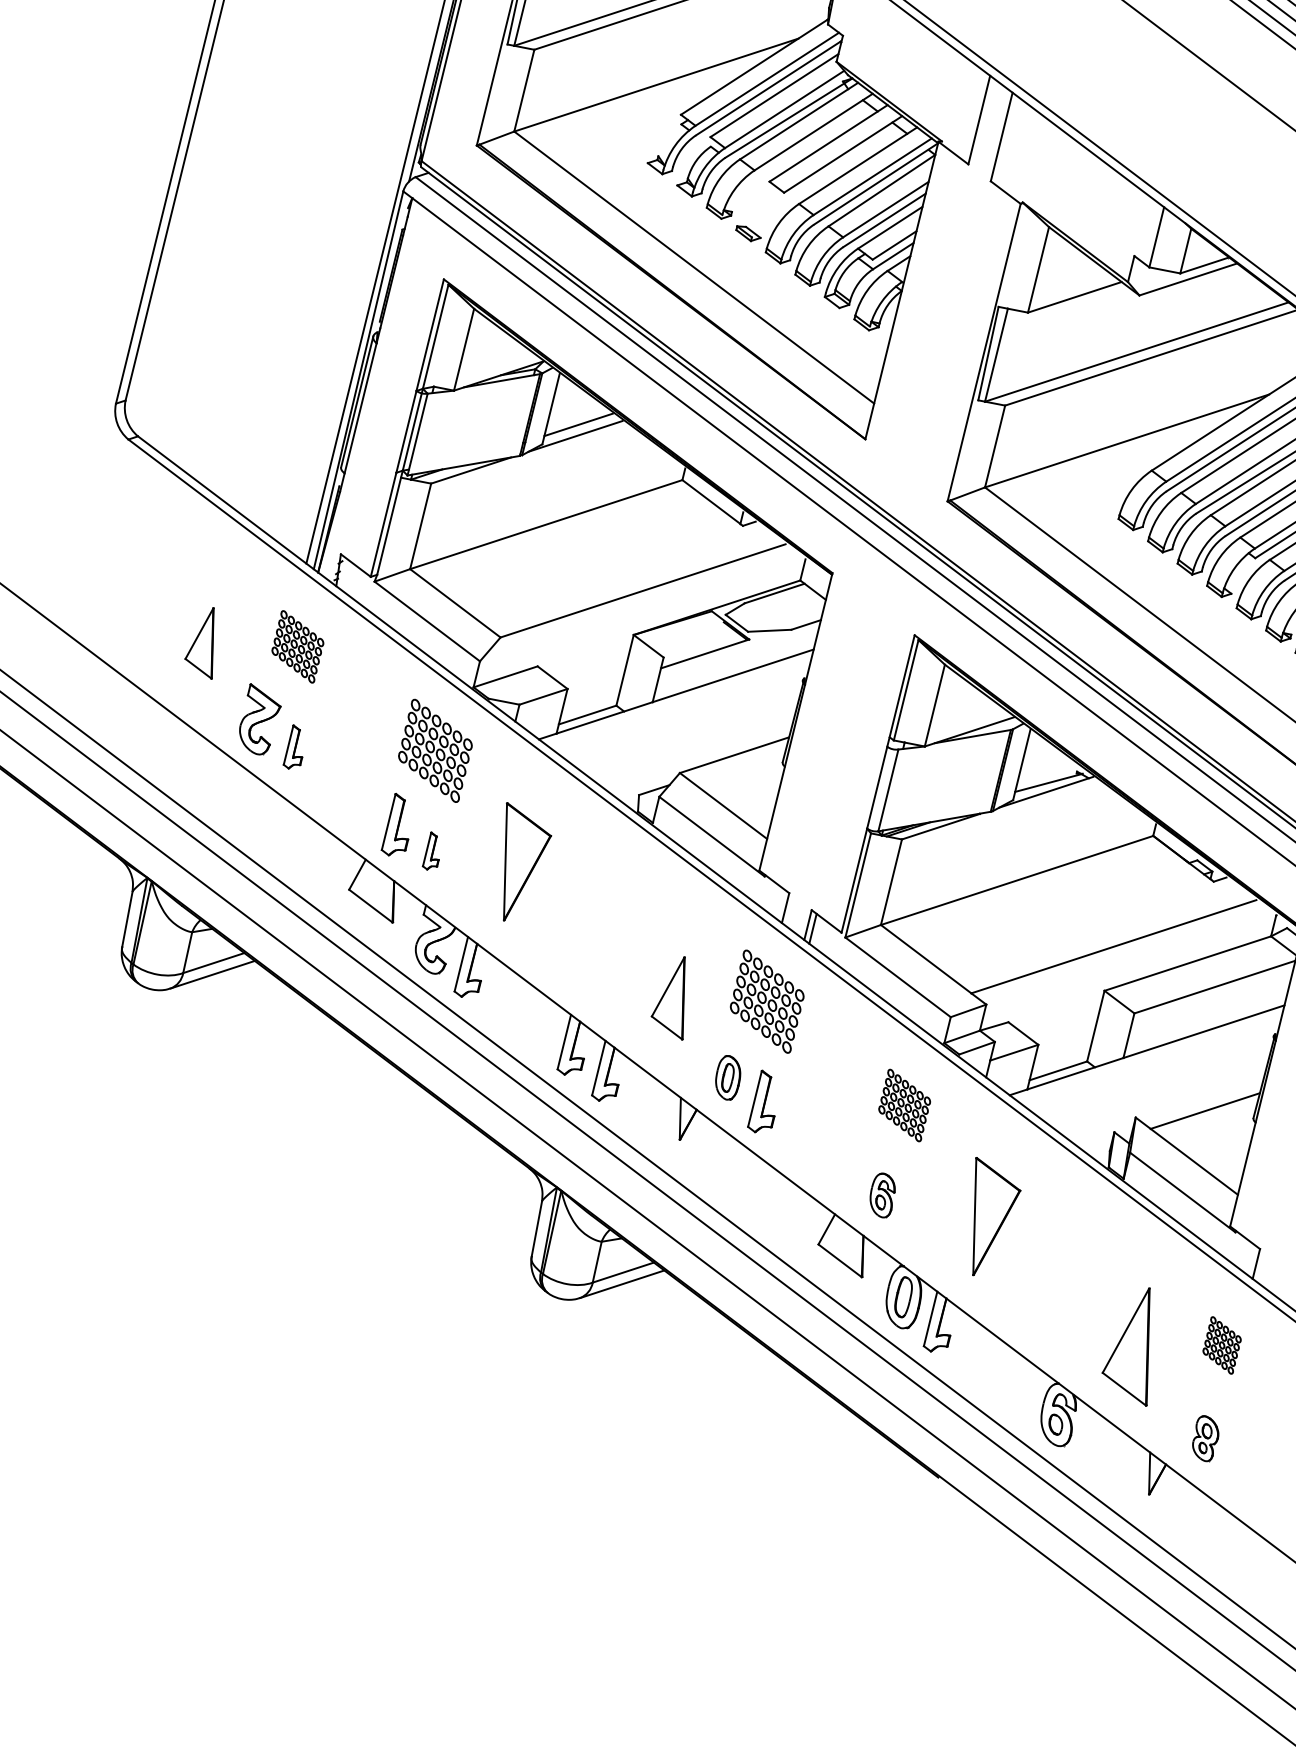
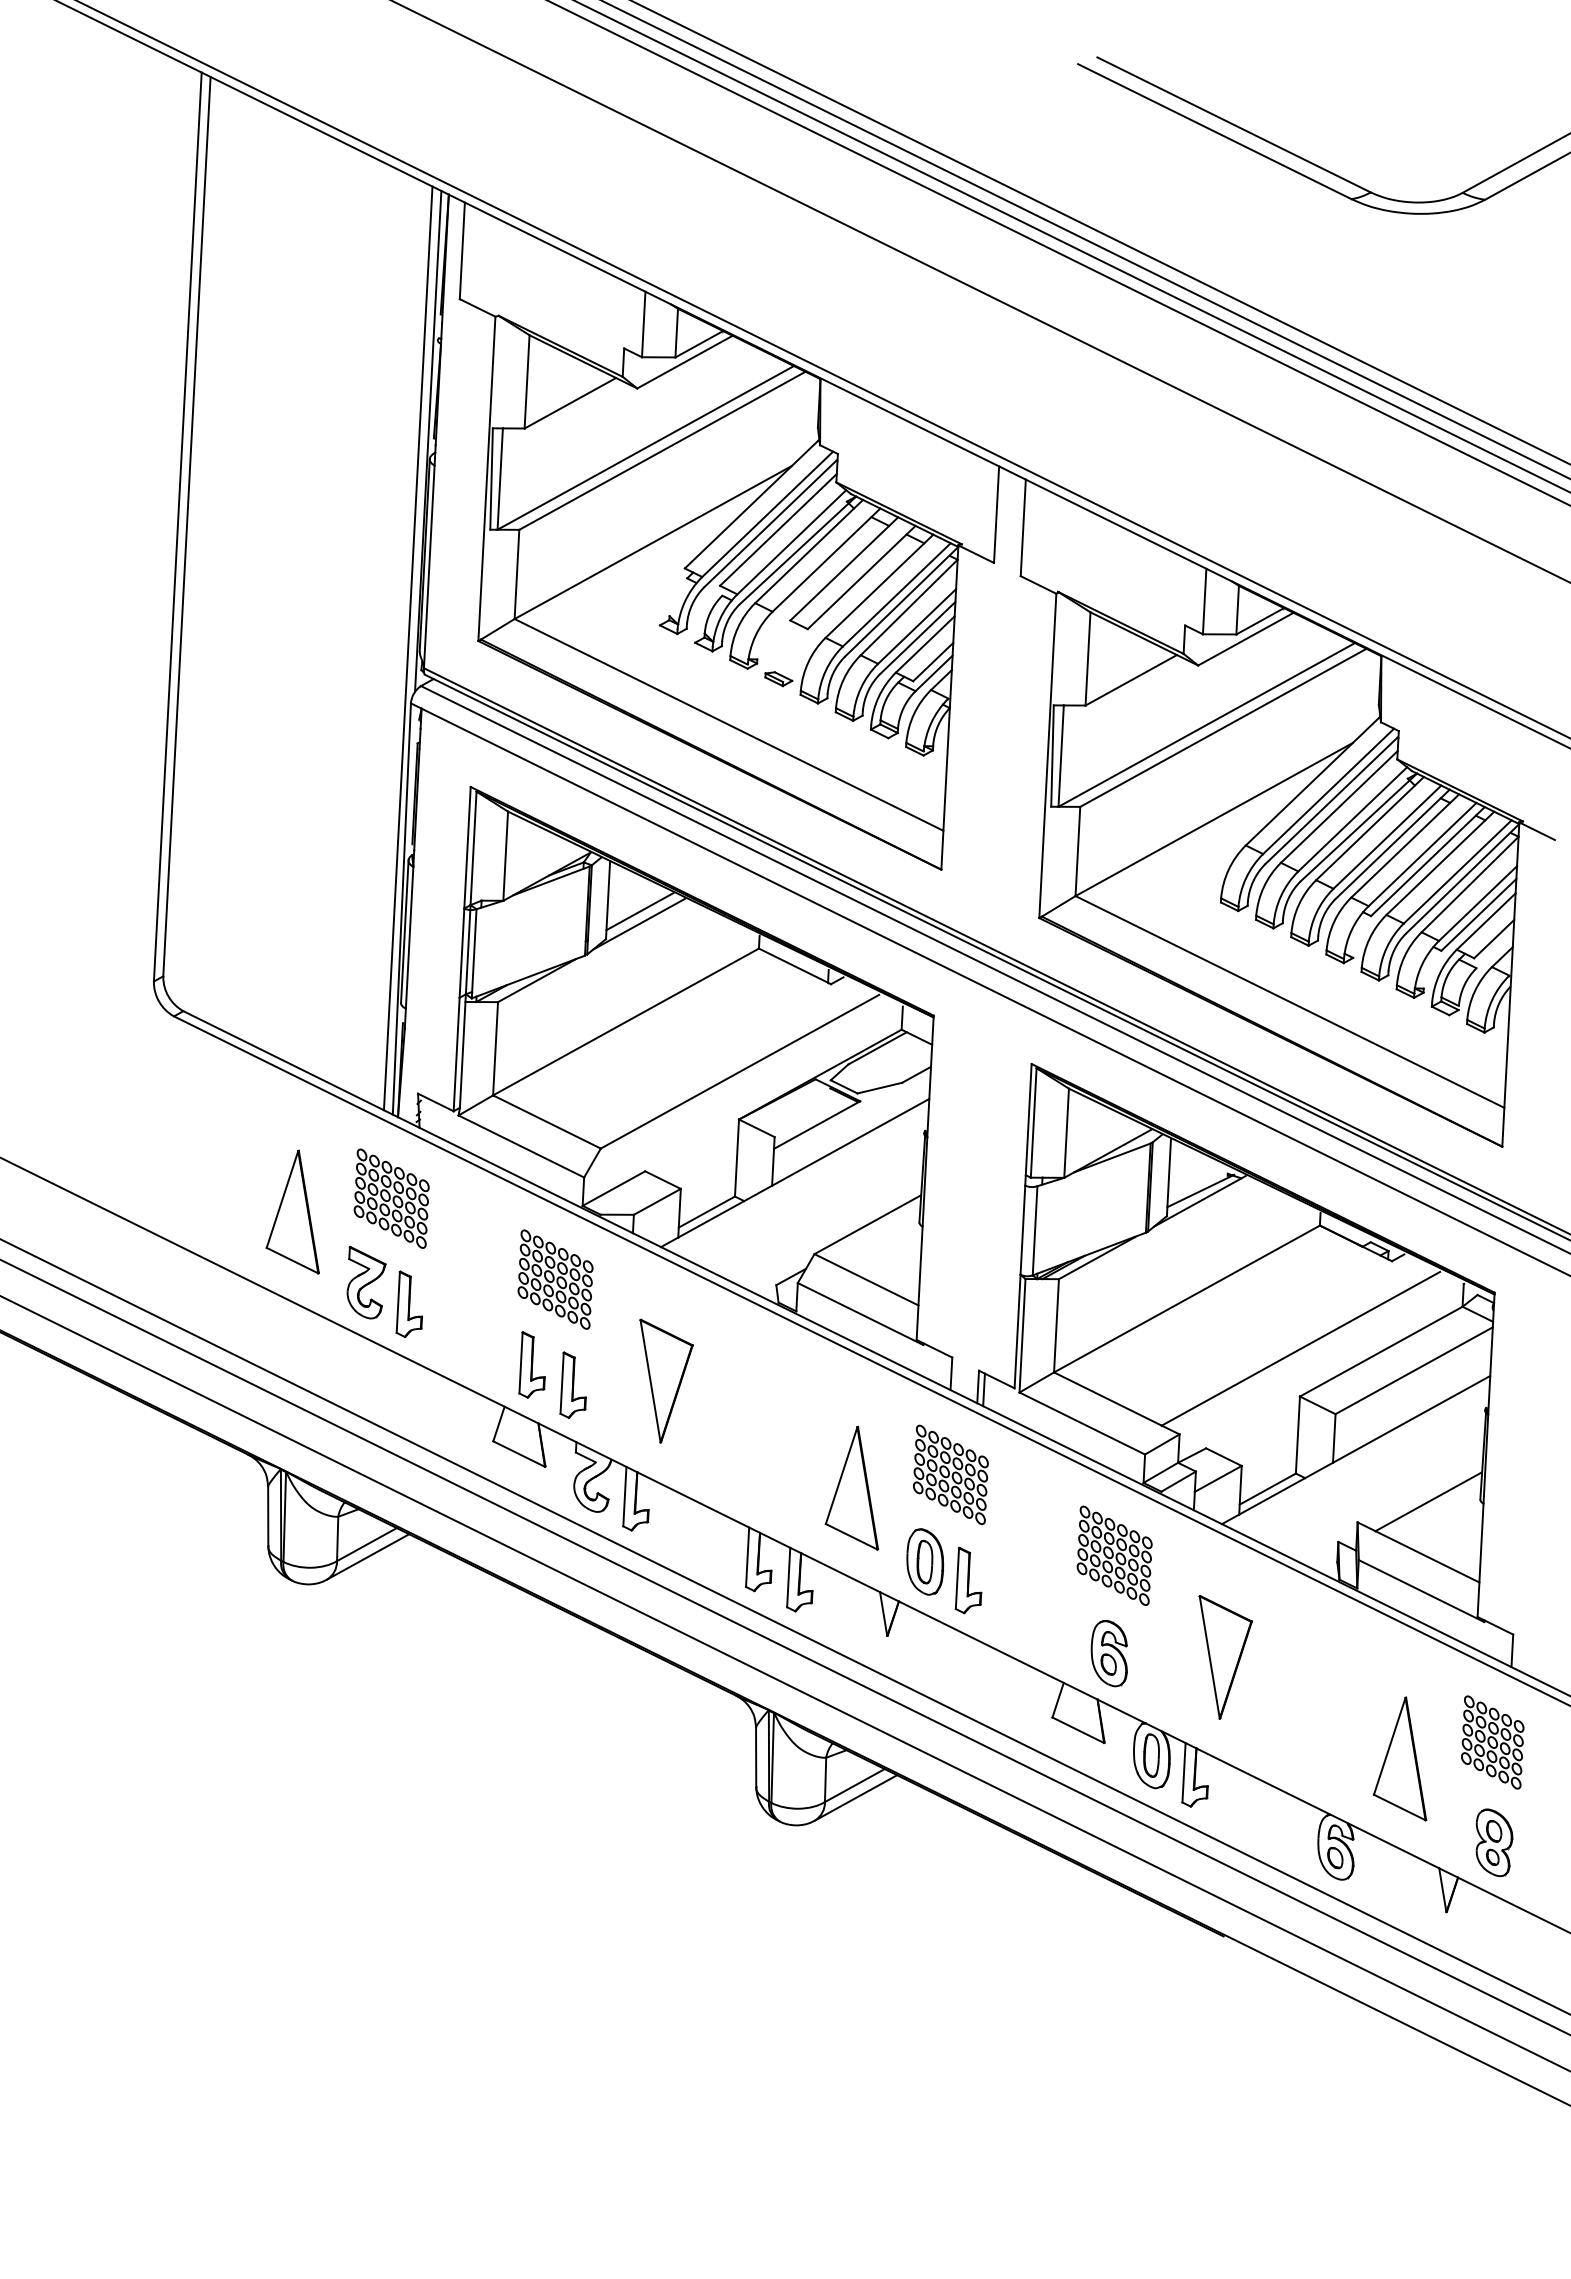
part: (203, 641) -> (292, 1211), size x1.67
part: (297, 646) -> (391, 1198), size x1.43
part: (294, 747) -> (408, 1303), size x1.43
part: (432, 851) -> (572, 1384), size x1.67
part: (672, 995) -> (851, 1487), size x1.43
part: (728, 1077) -> (925, 1561), size x1.43
part: (904, 1105) -> (1114, 1555), size x1.43
part: (881, 1195) -> (1108, 1653), size x1.43
part: (1221, 1345) -> (1492, 1742), size x1.67
part: (1205, 1438) -> (1494, 1842), size x1.43

